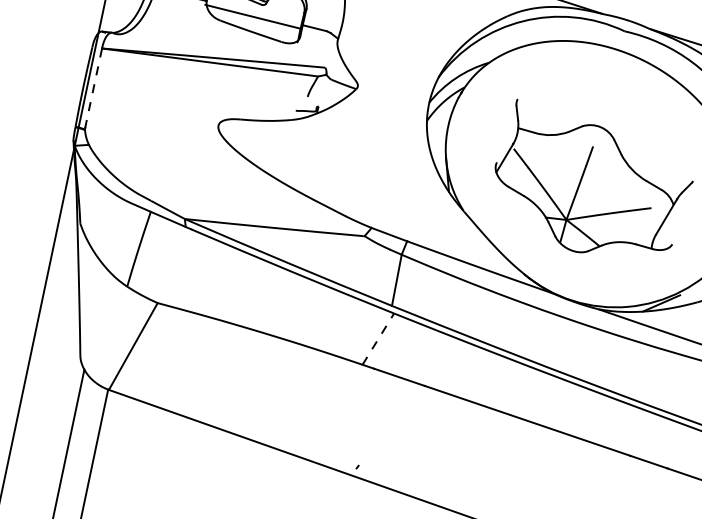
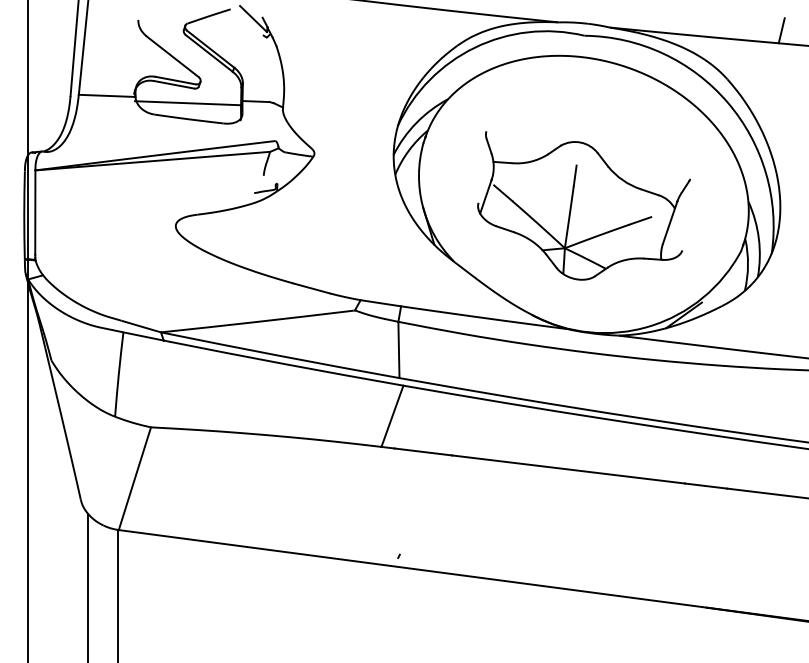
line: (93, 87) -> (35, 213), dashed -> solid
line: (378, 339) -> (392, 416), dashed -> solid

